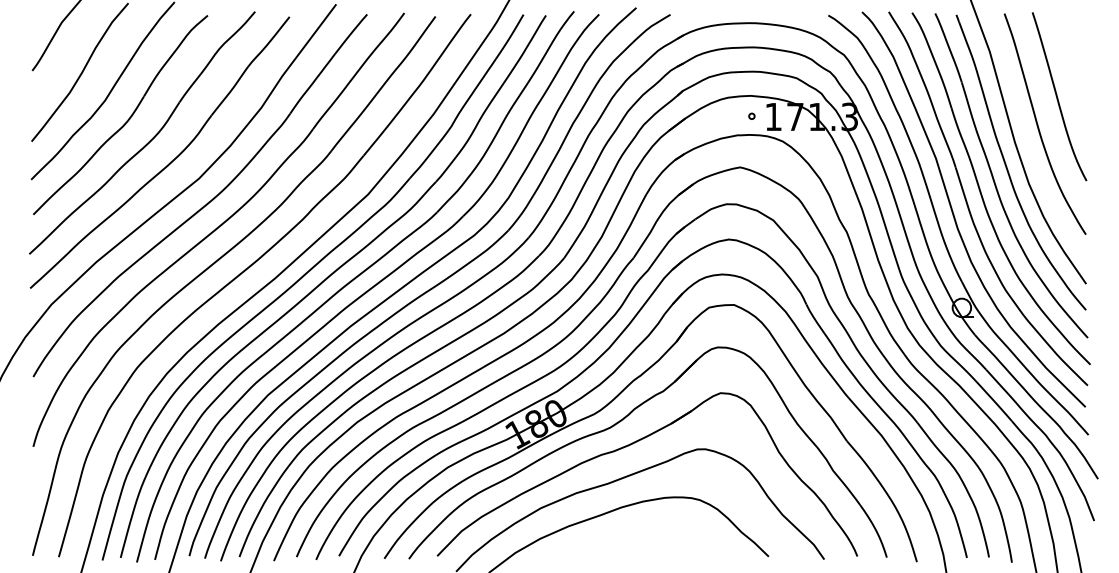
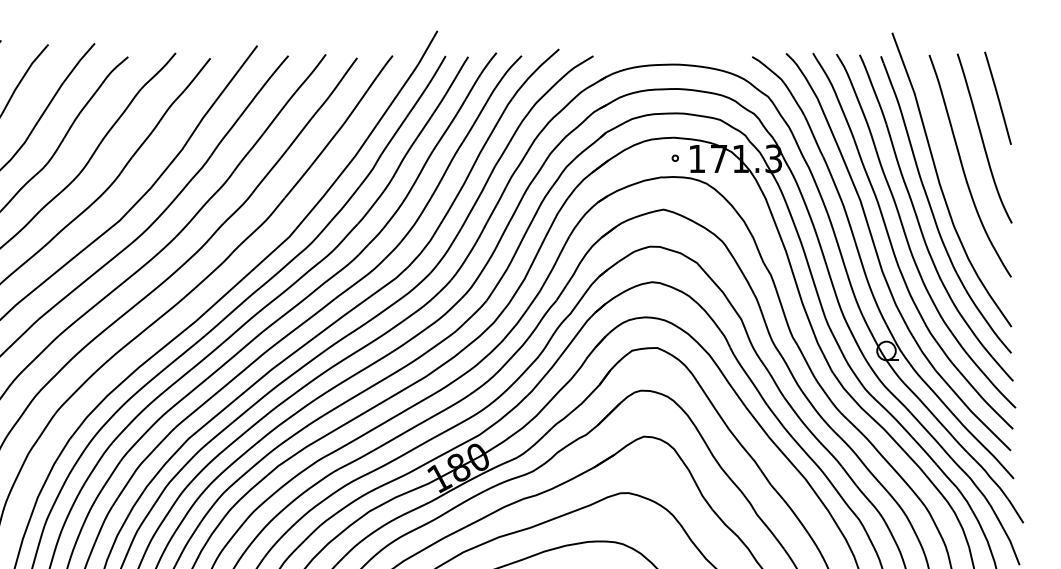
line: (1072, 56) -> (997, 98), added

